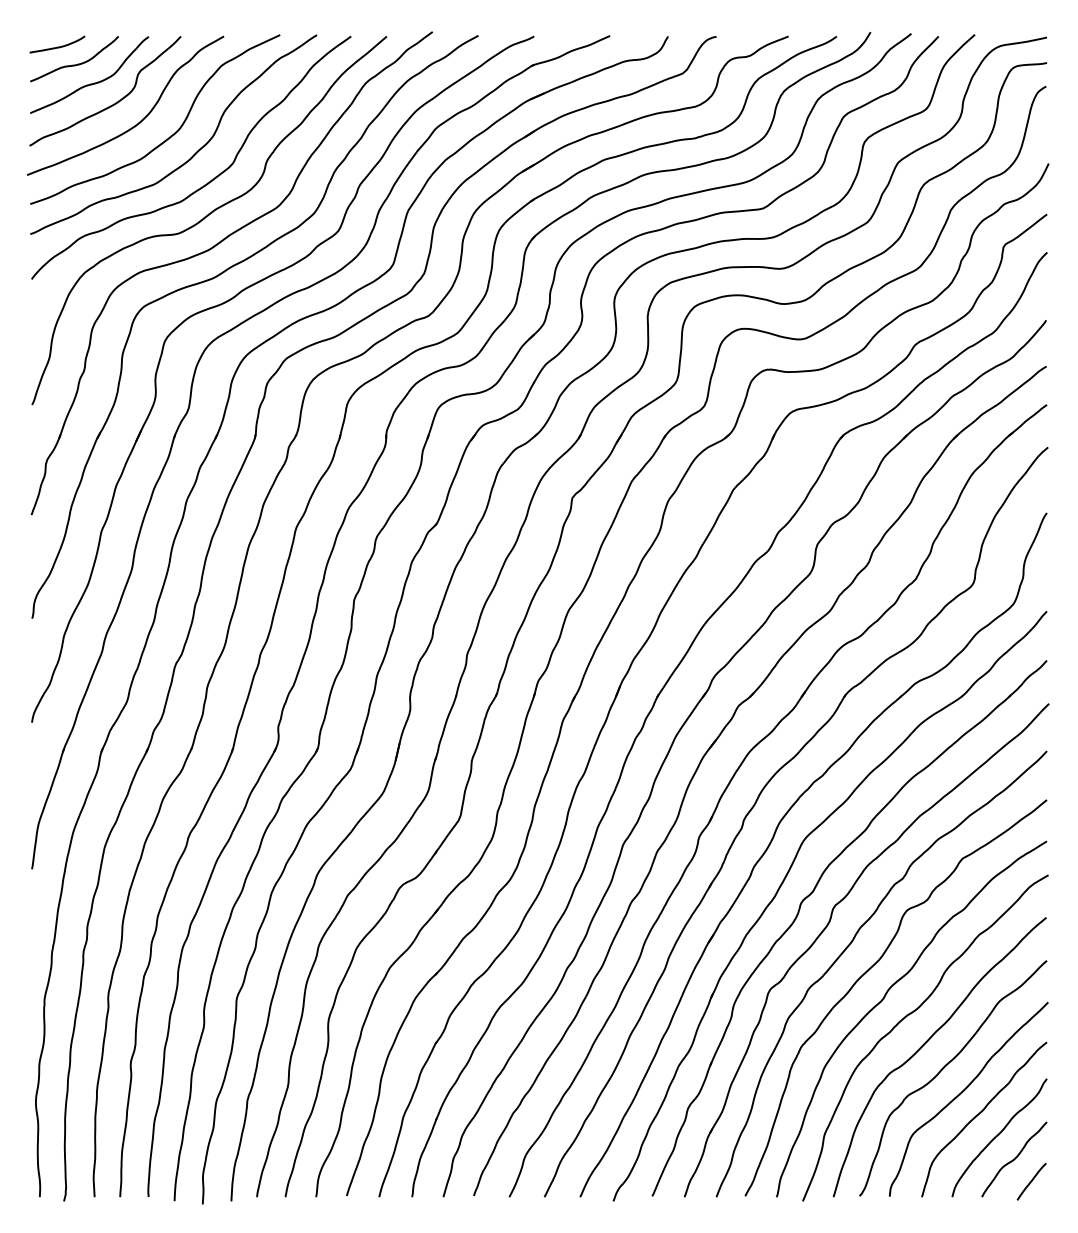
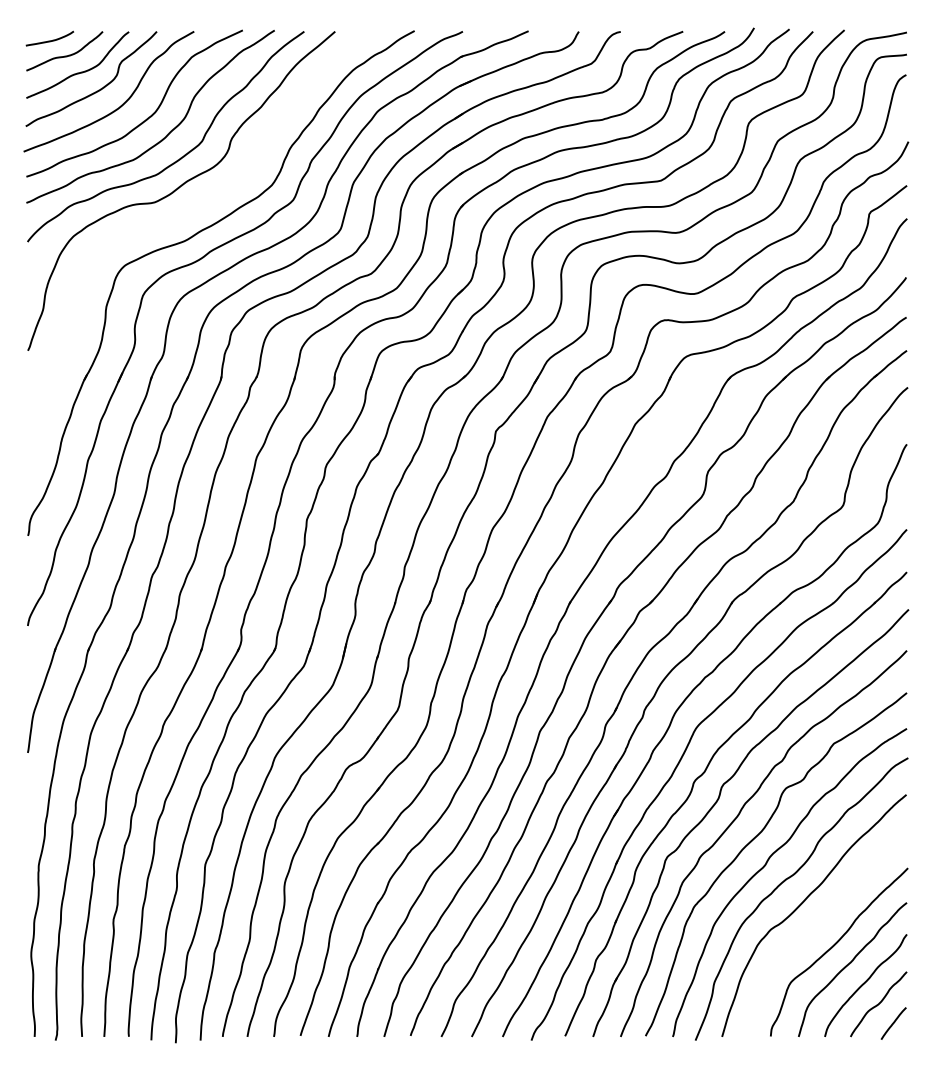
part: (213, 248) -> (185, 215), removed
curve: (944, 1068) -> (818, 925), removed

